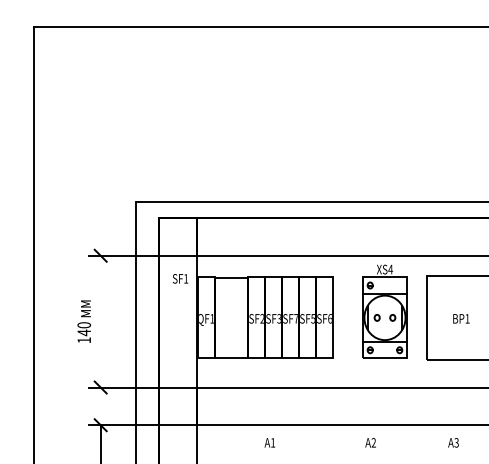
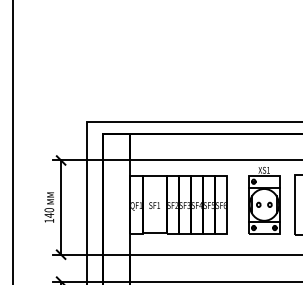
text: (390, 269) -> (268, 170), XS4 -> XS1
text: (180, 278) -> (154, 205), moved
text: (295, 318) -> (200, 205), SF7 -> SF4
line: (100, 321) -> (60, 207), added

